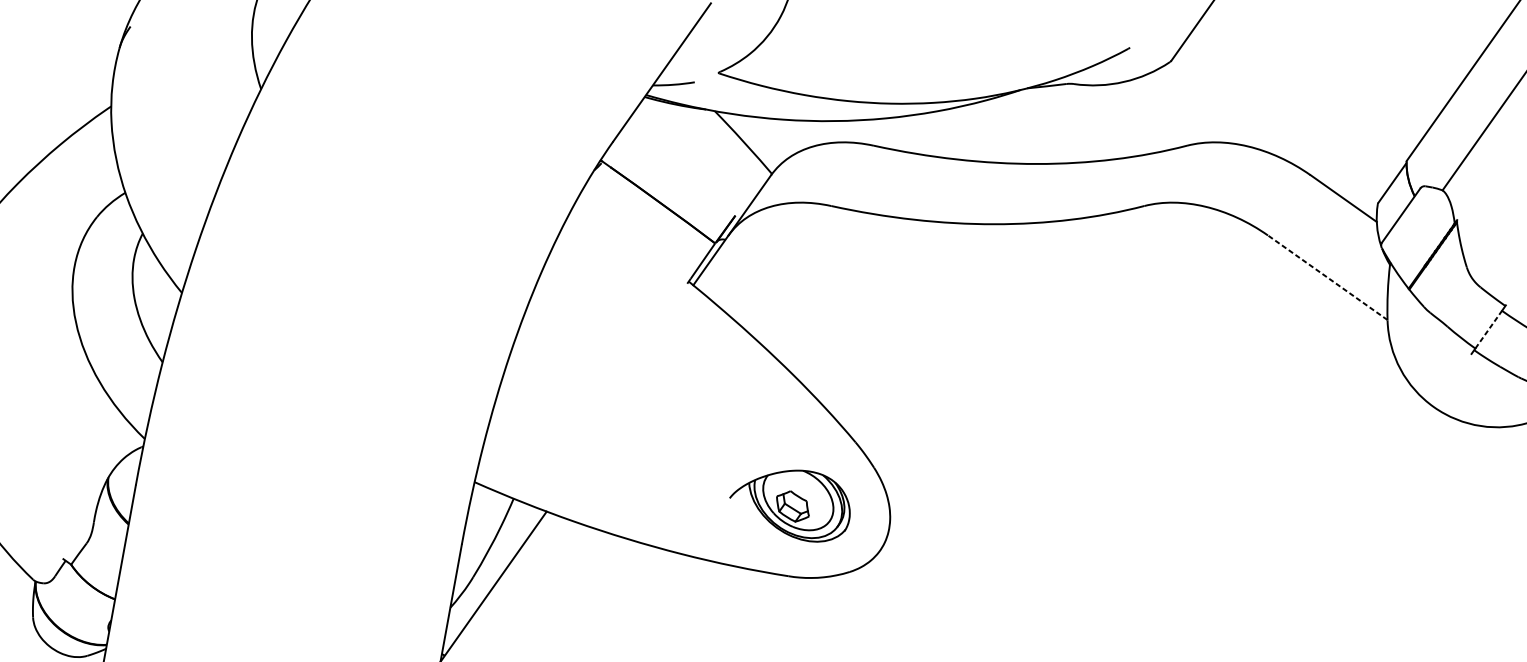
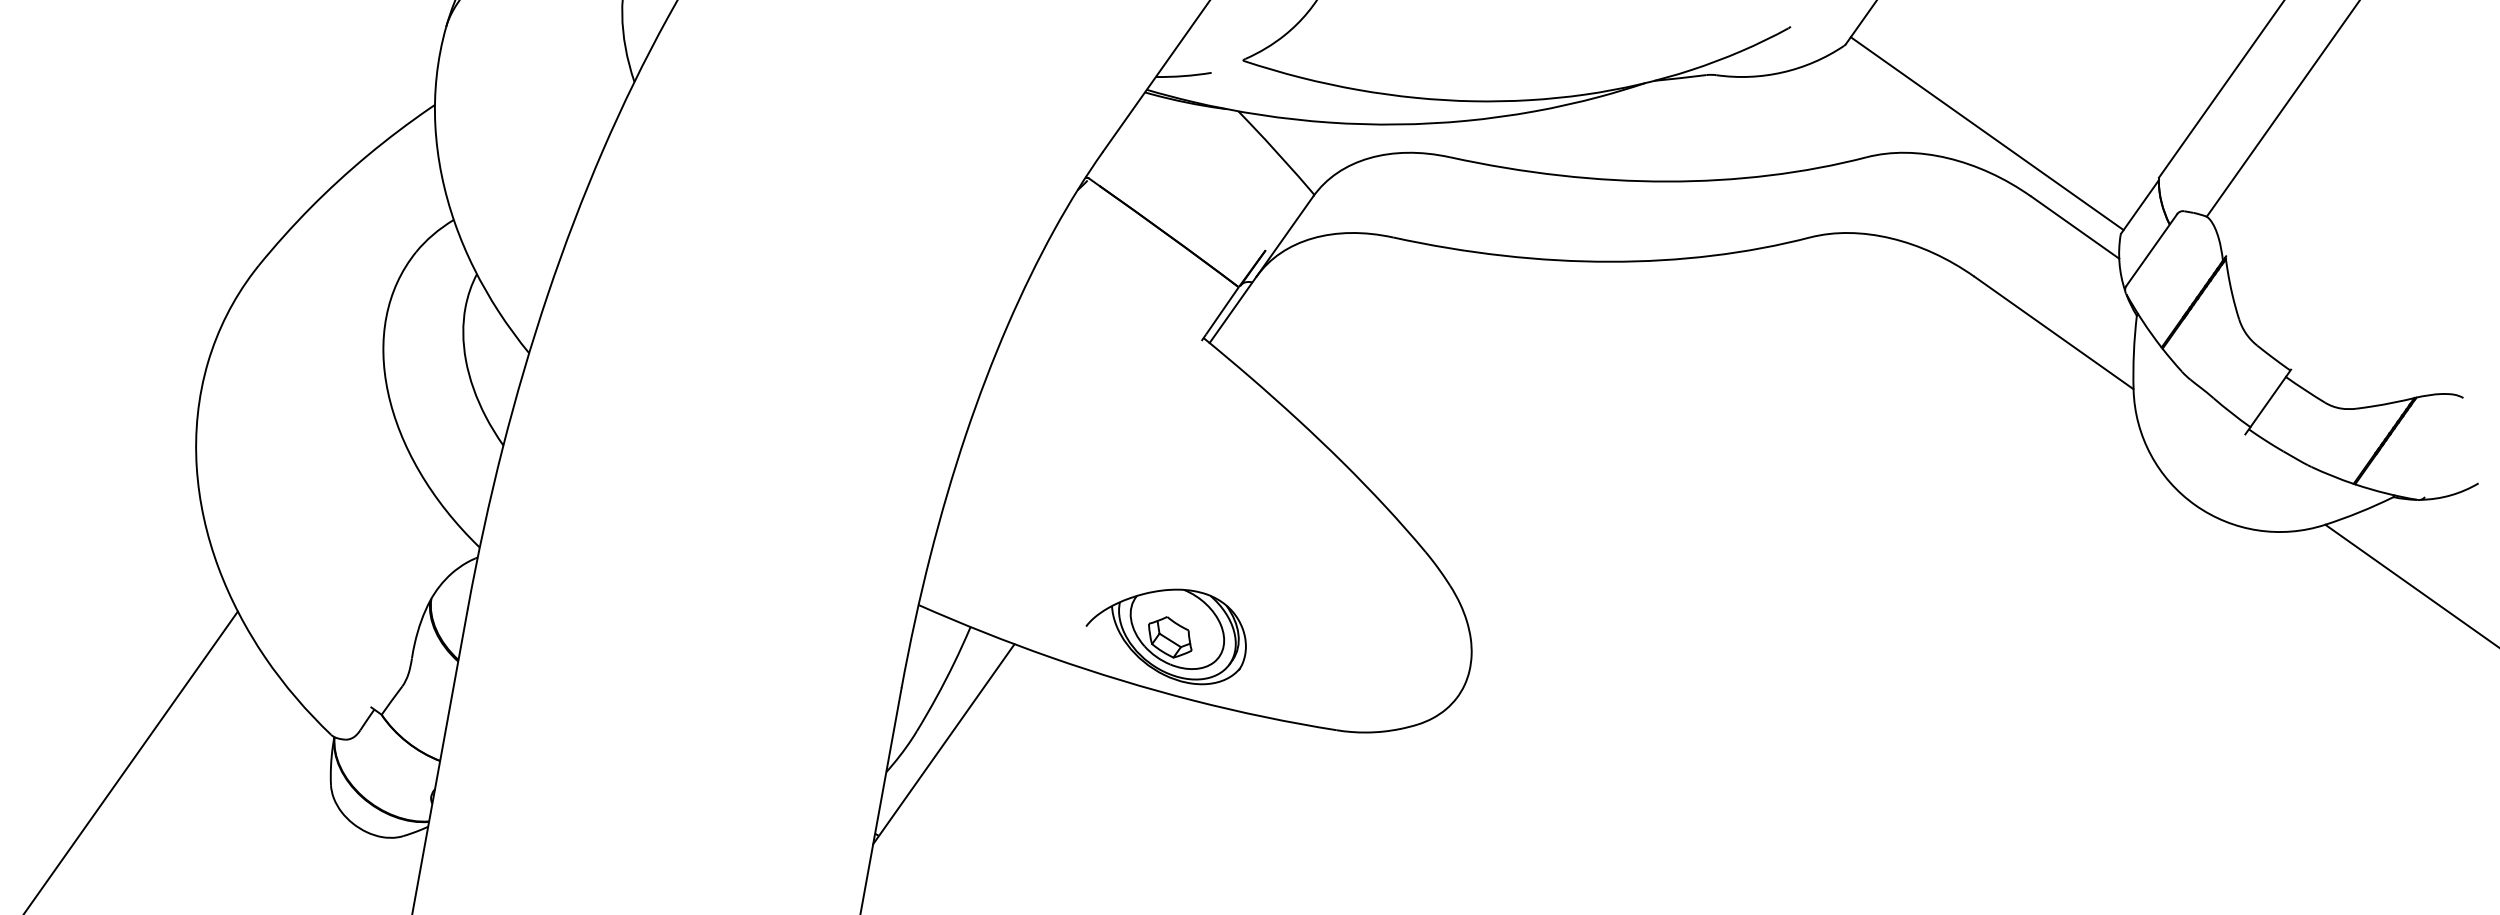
line: (1277, 127) -> (1986, 133), added
line: (1327, 277) -> (2053, 332), dashed -> solid
line: (1488, 330) -> (2268, 402), dashed -> solid
part: (789, 505) -> (1165, 636), moved

